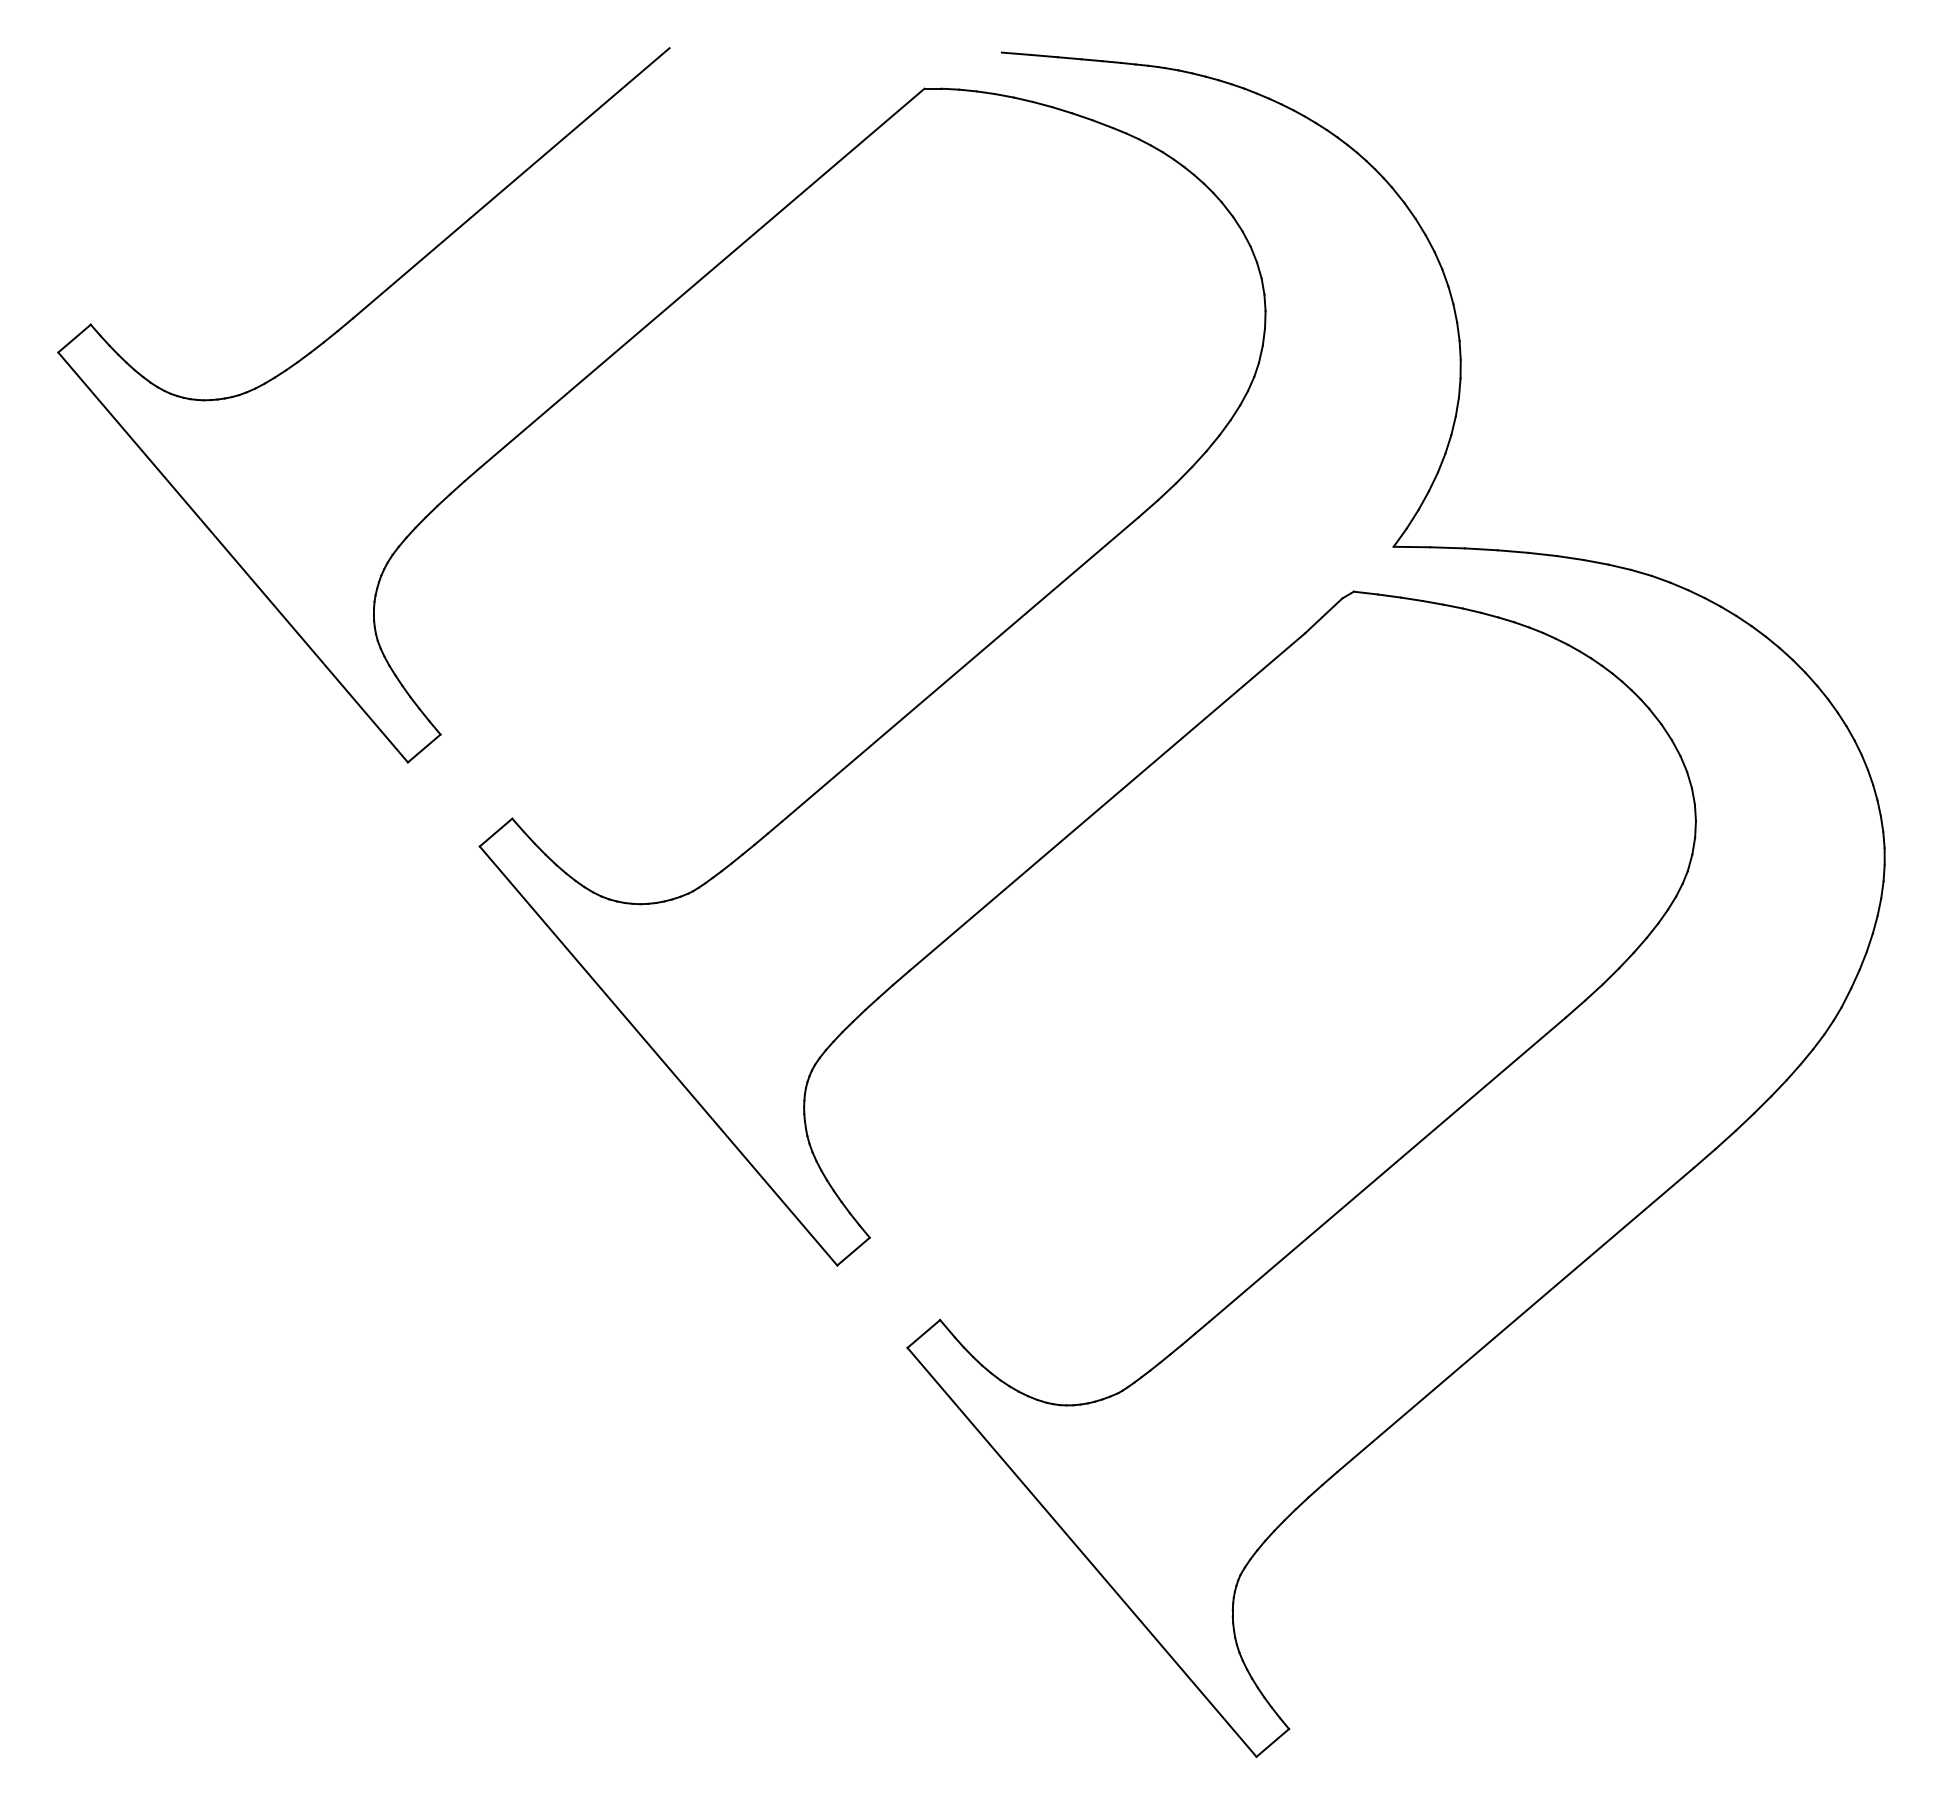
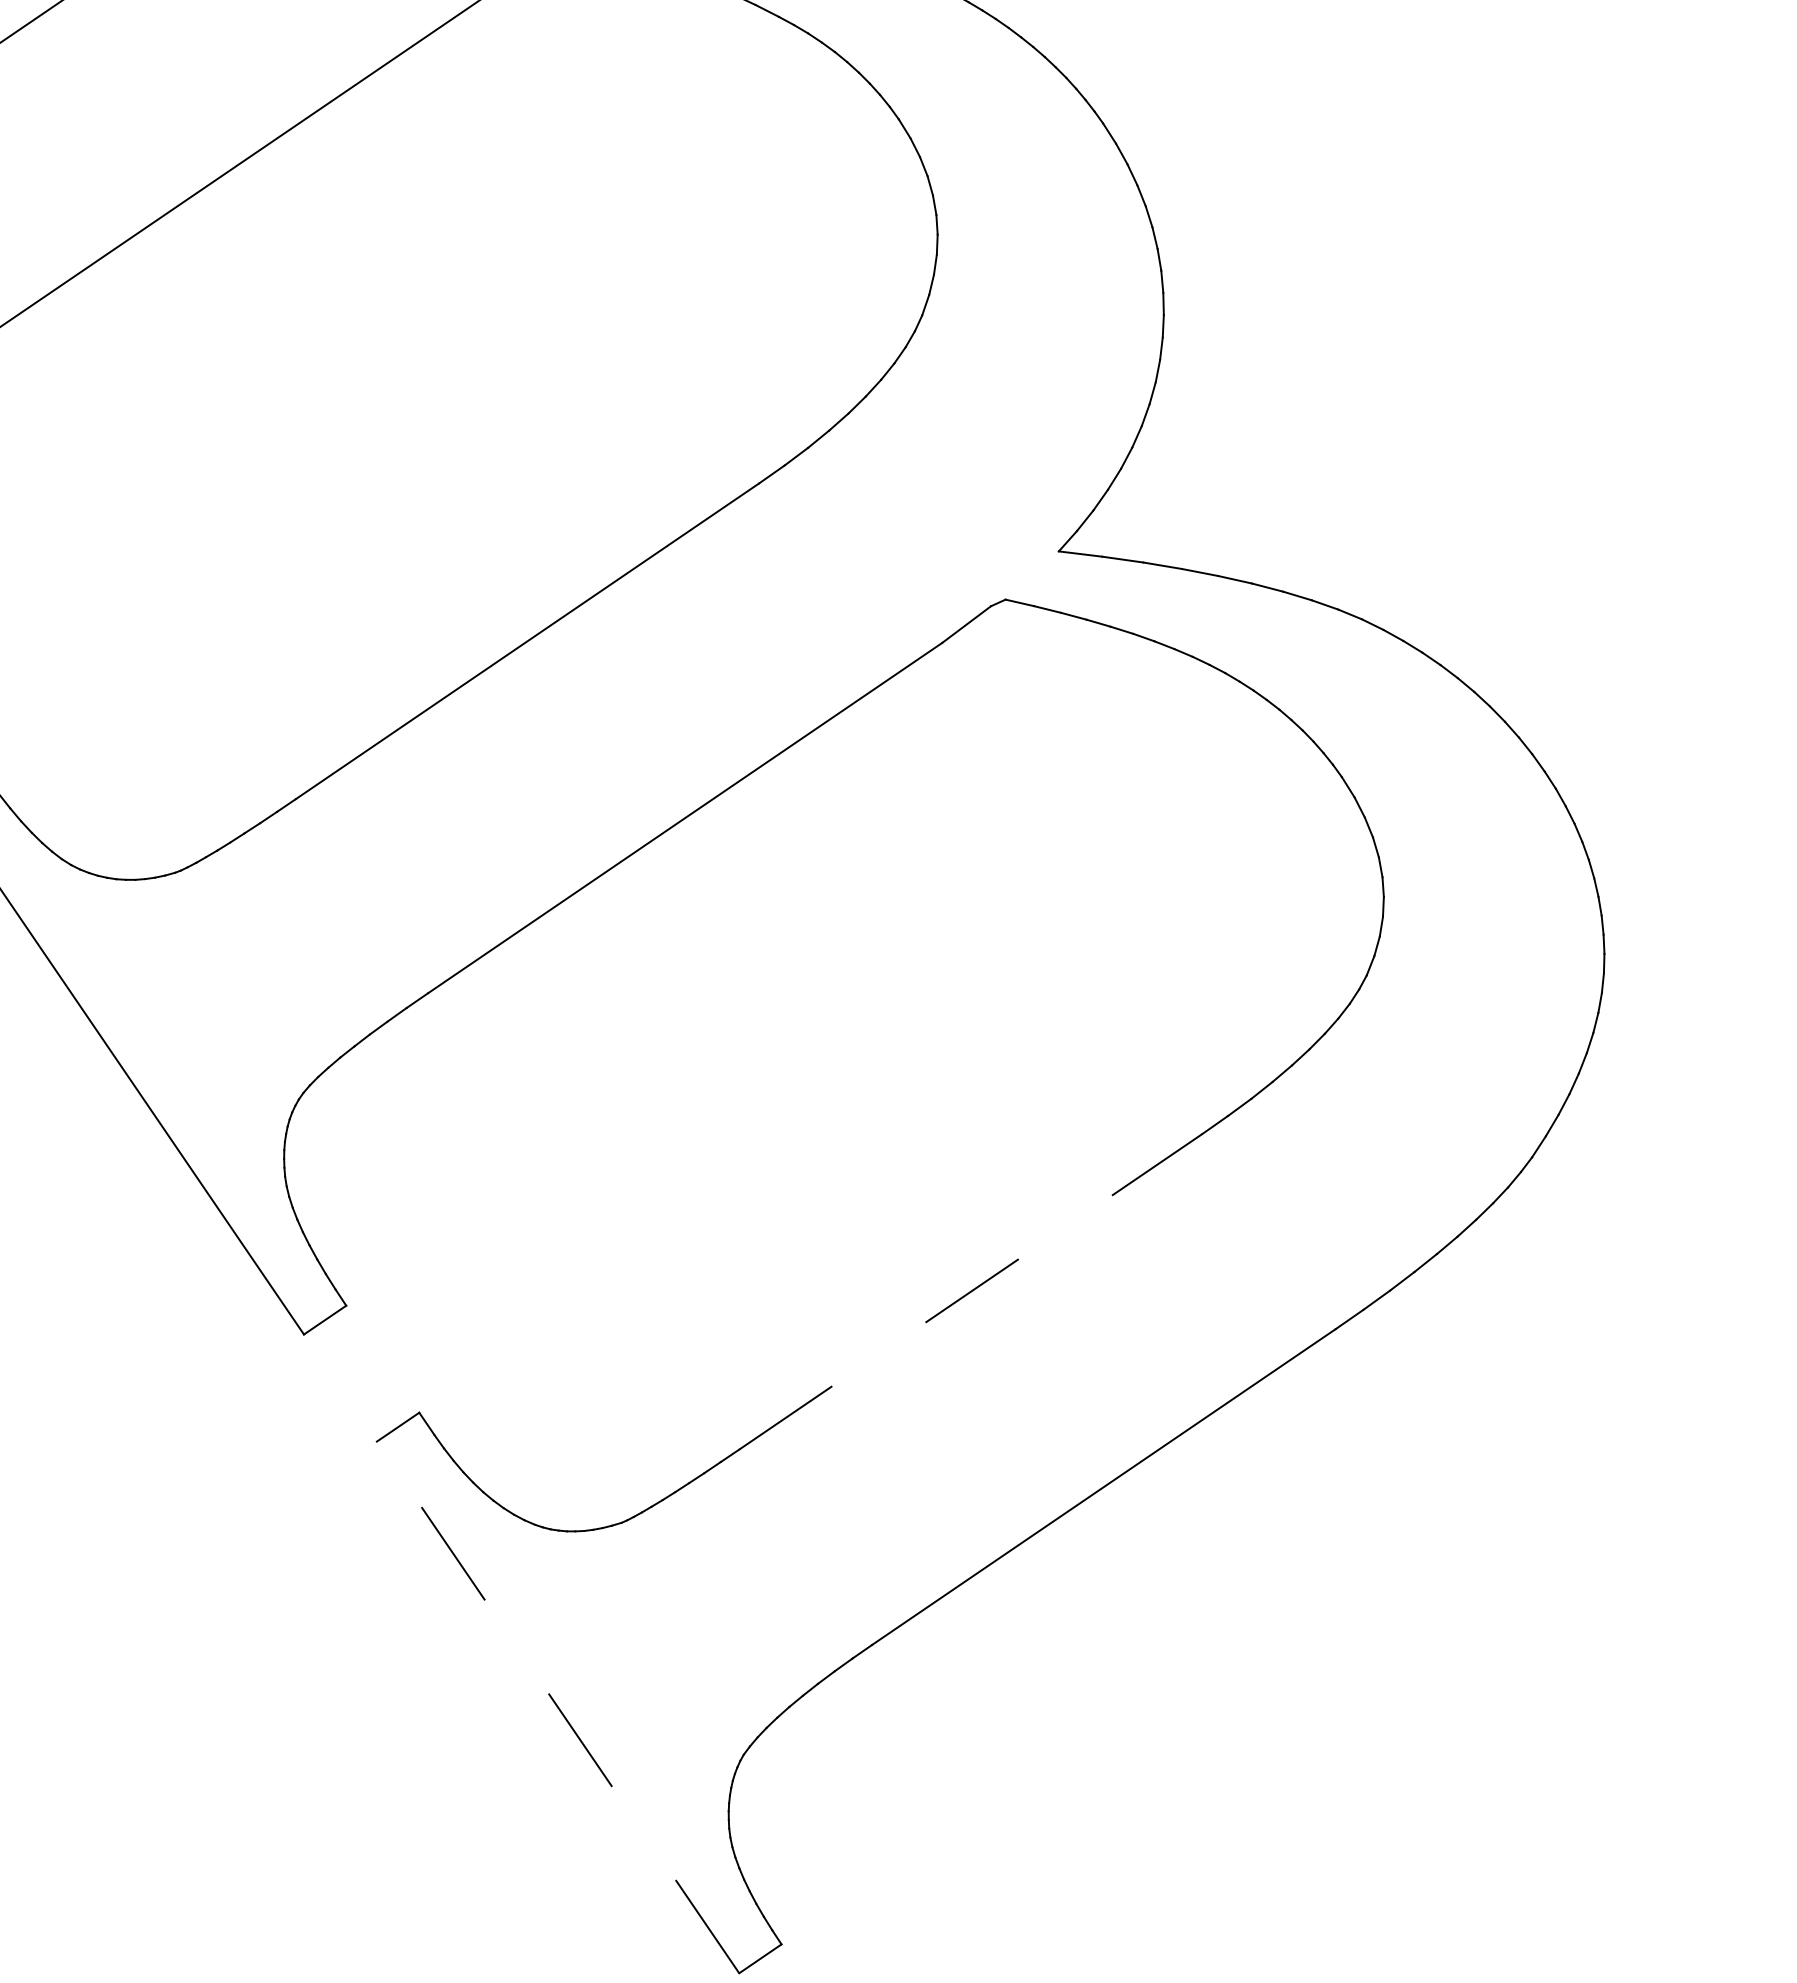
line: (1387, 1169) -> (970, 1291), solid -> dashed
line: (1082, 1552) -> (558, 1707), solid -> dashed

